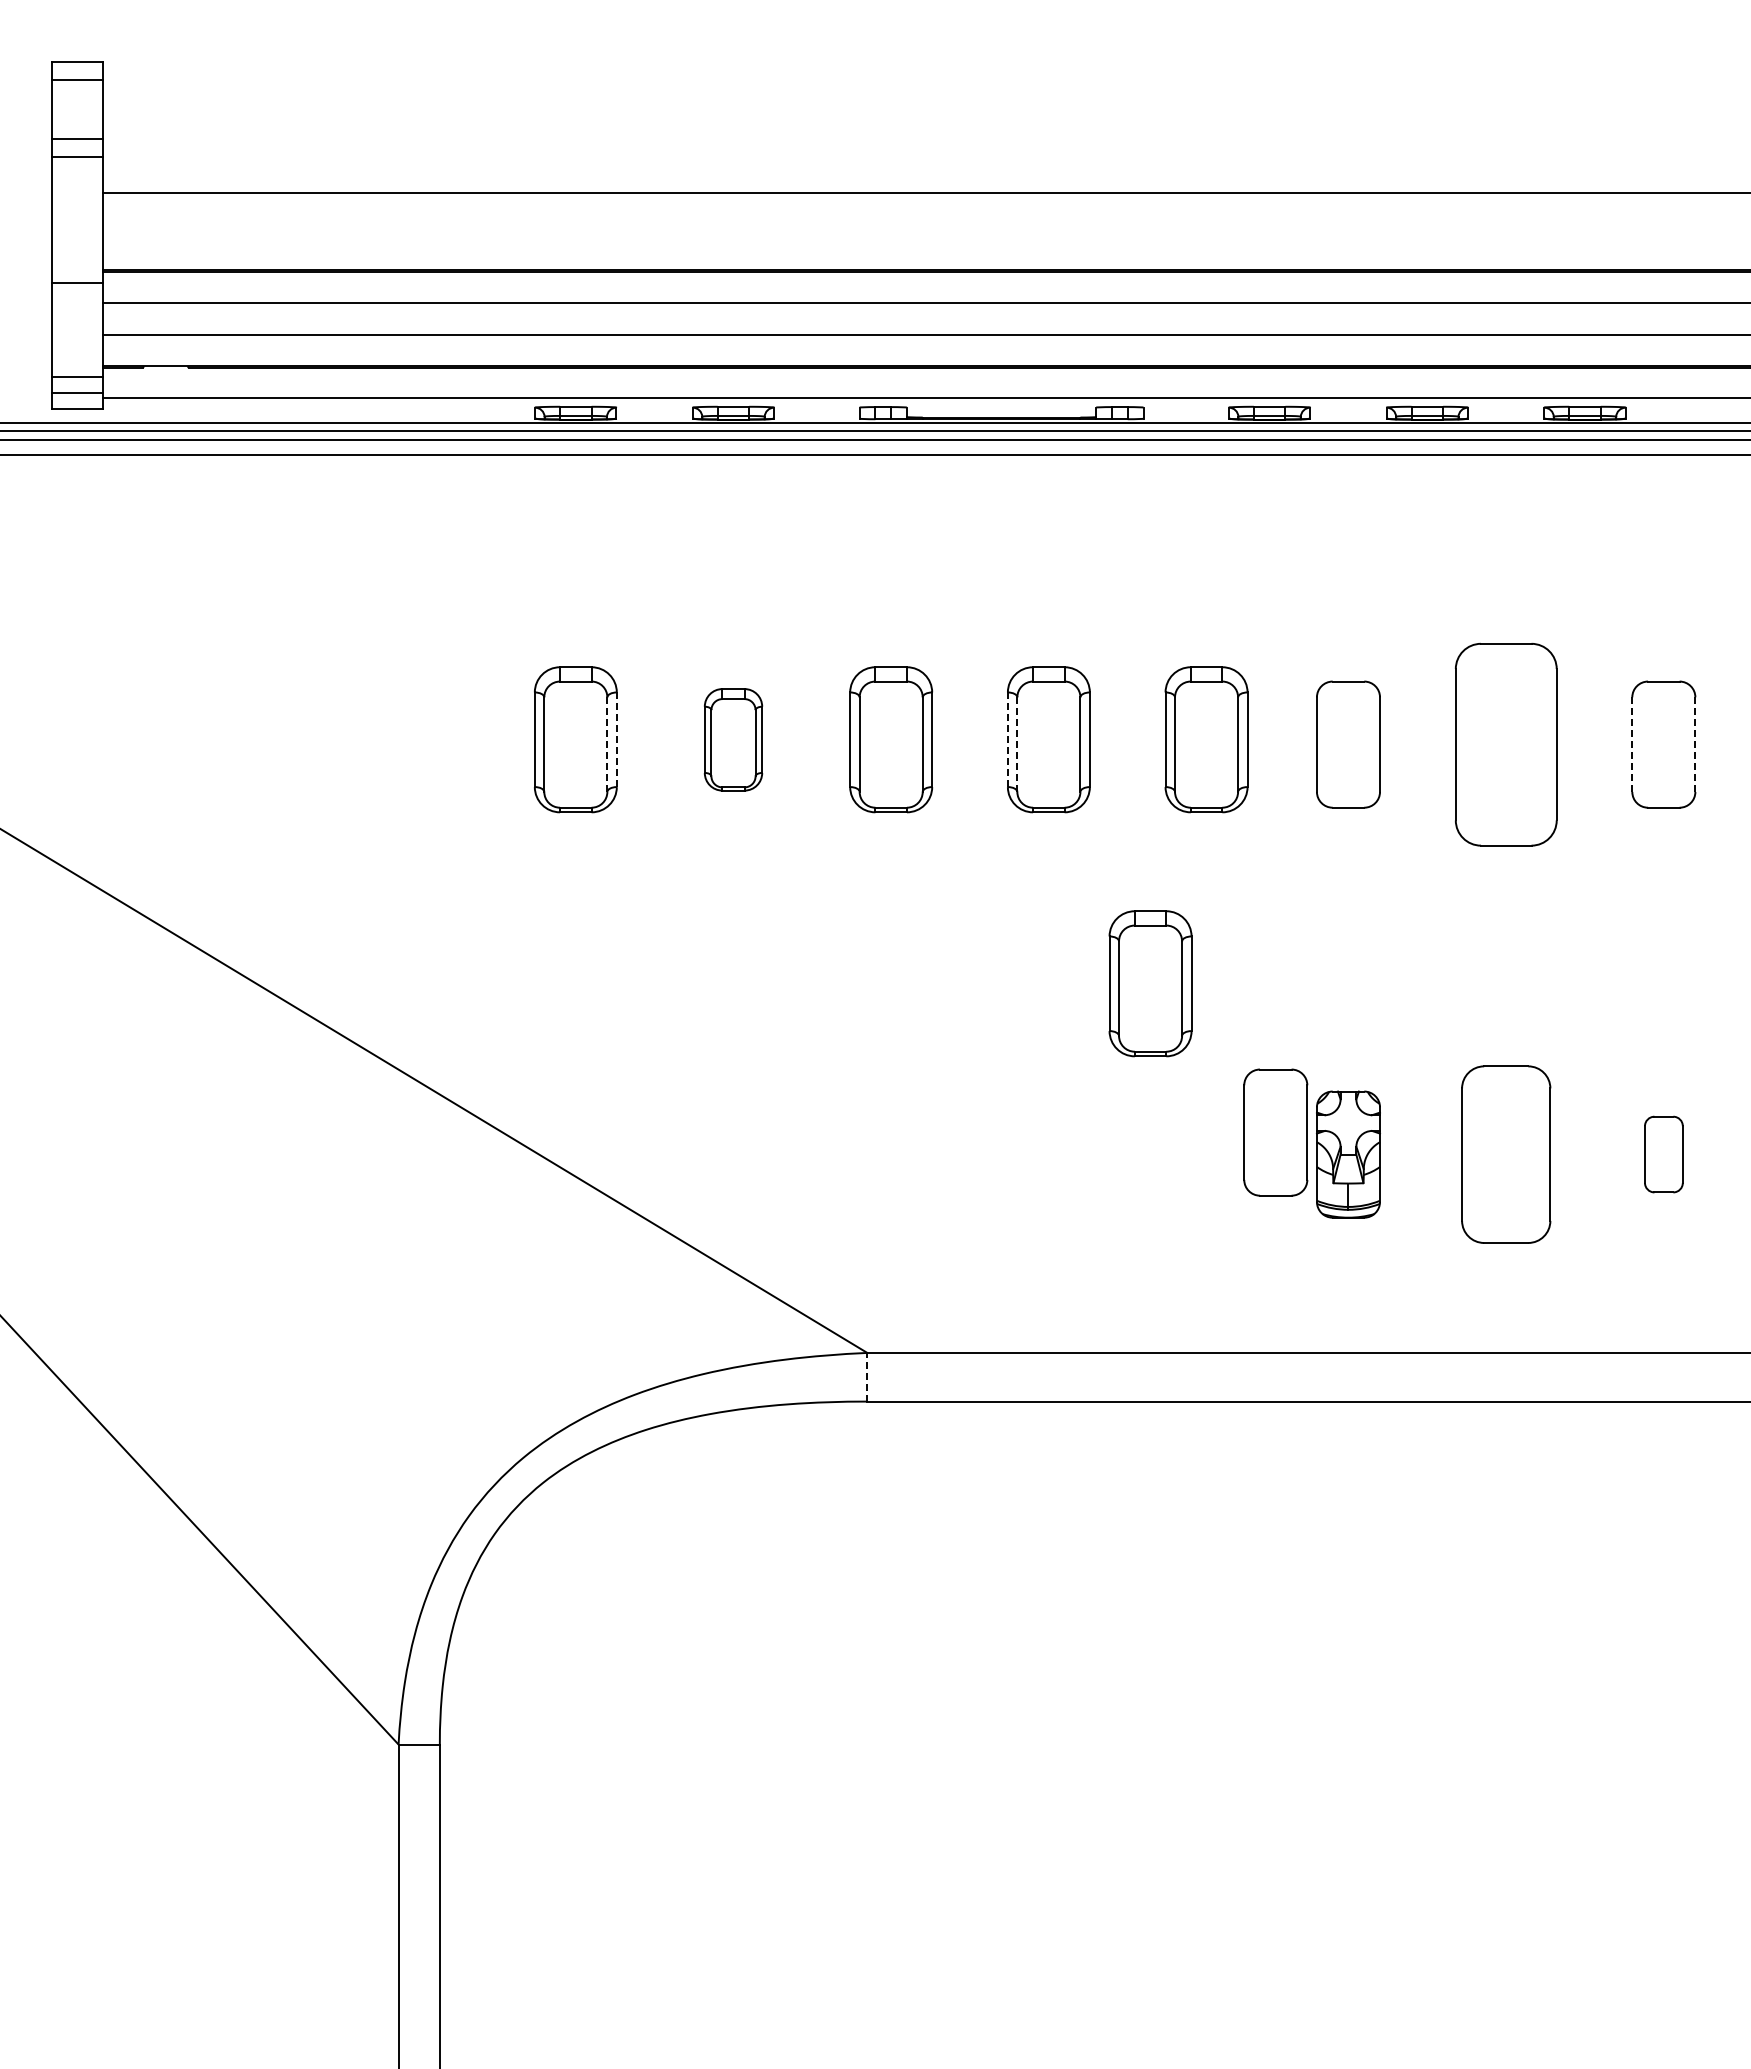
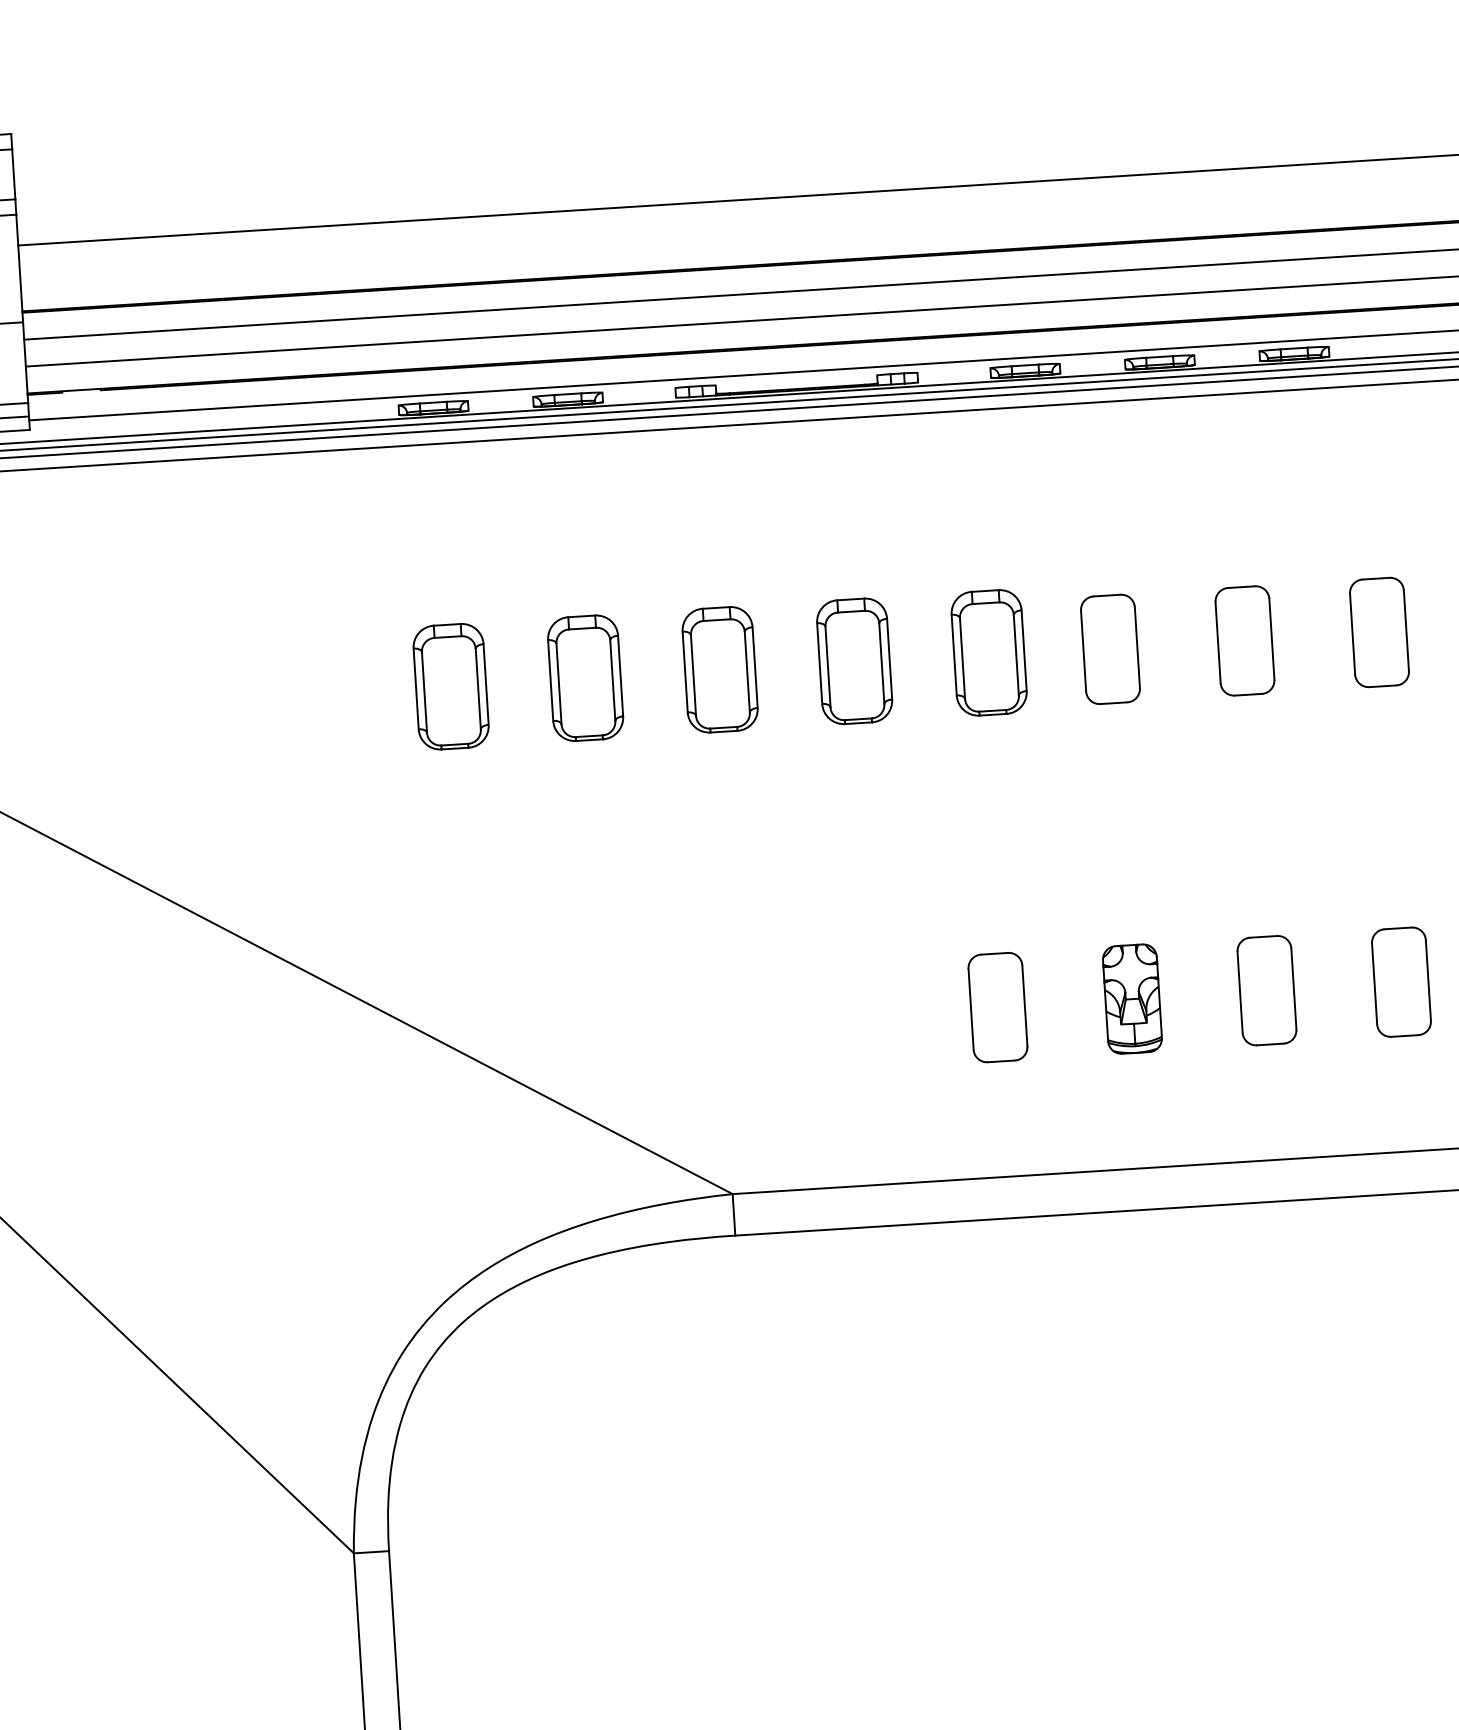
line: (616, 739) -> (485, 684), dashed -> solid
part: (733, 739) -> (585, 678), size x1.43
line: (1007, 740) -> (819, 664), dashed -> solid
line: (1017, 744) -> (828, 667), dashed -> solid
part: (1505, 744) -> (1244, 640), size x0.62
line: (1632, 744) -> (1352, 634), dashed -> solid
line: (607, 745) -> (478, 689), dashed -> solid
line: (1695, 745) -> (1406, 631), dashed -> solid
part: (1150, 983) -> (954, 863), removed
part: (1275, 1132) -> (997, 1007), moved
part: (1505, 1154) -> (1266, 990), size x0.71
part: (1663, 1154) -> (1401, 982), size x1.67
line: (867, 1376) -> (734, 1214), dashed -> solid

